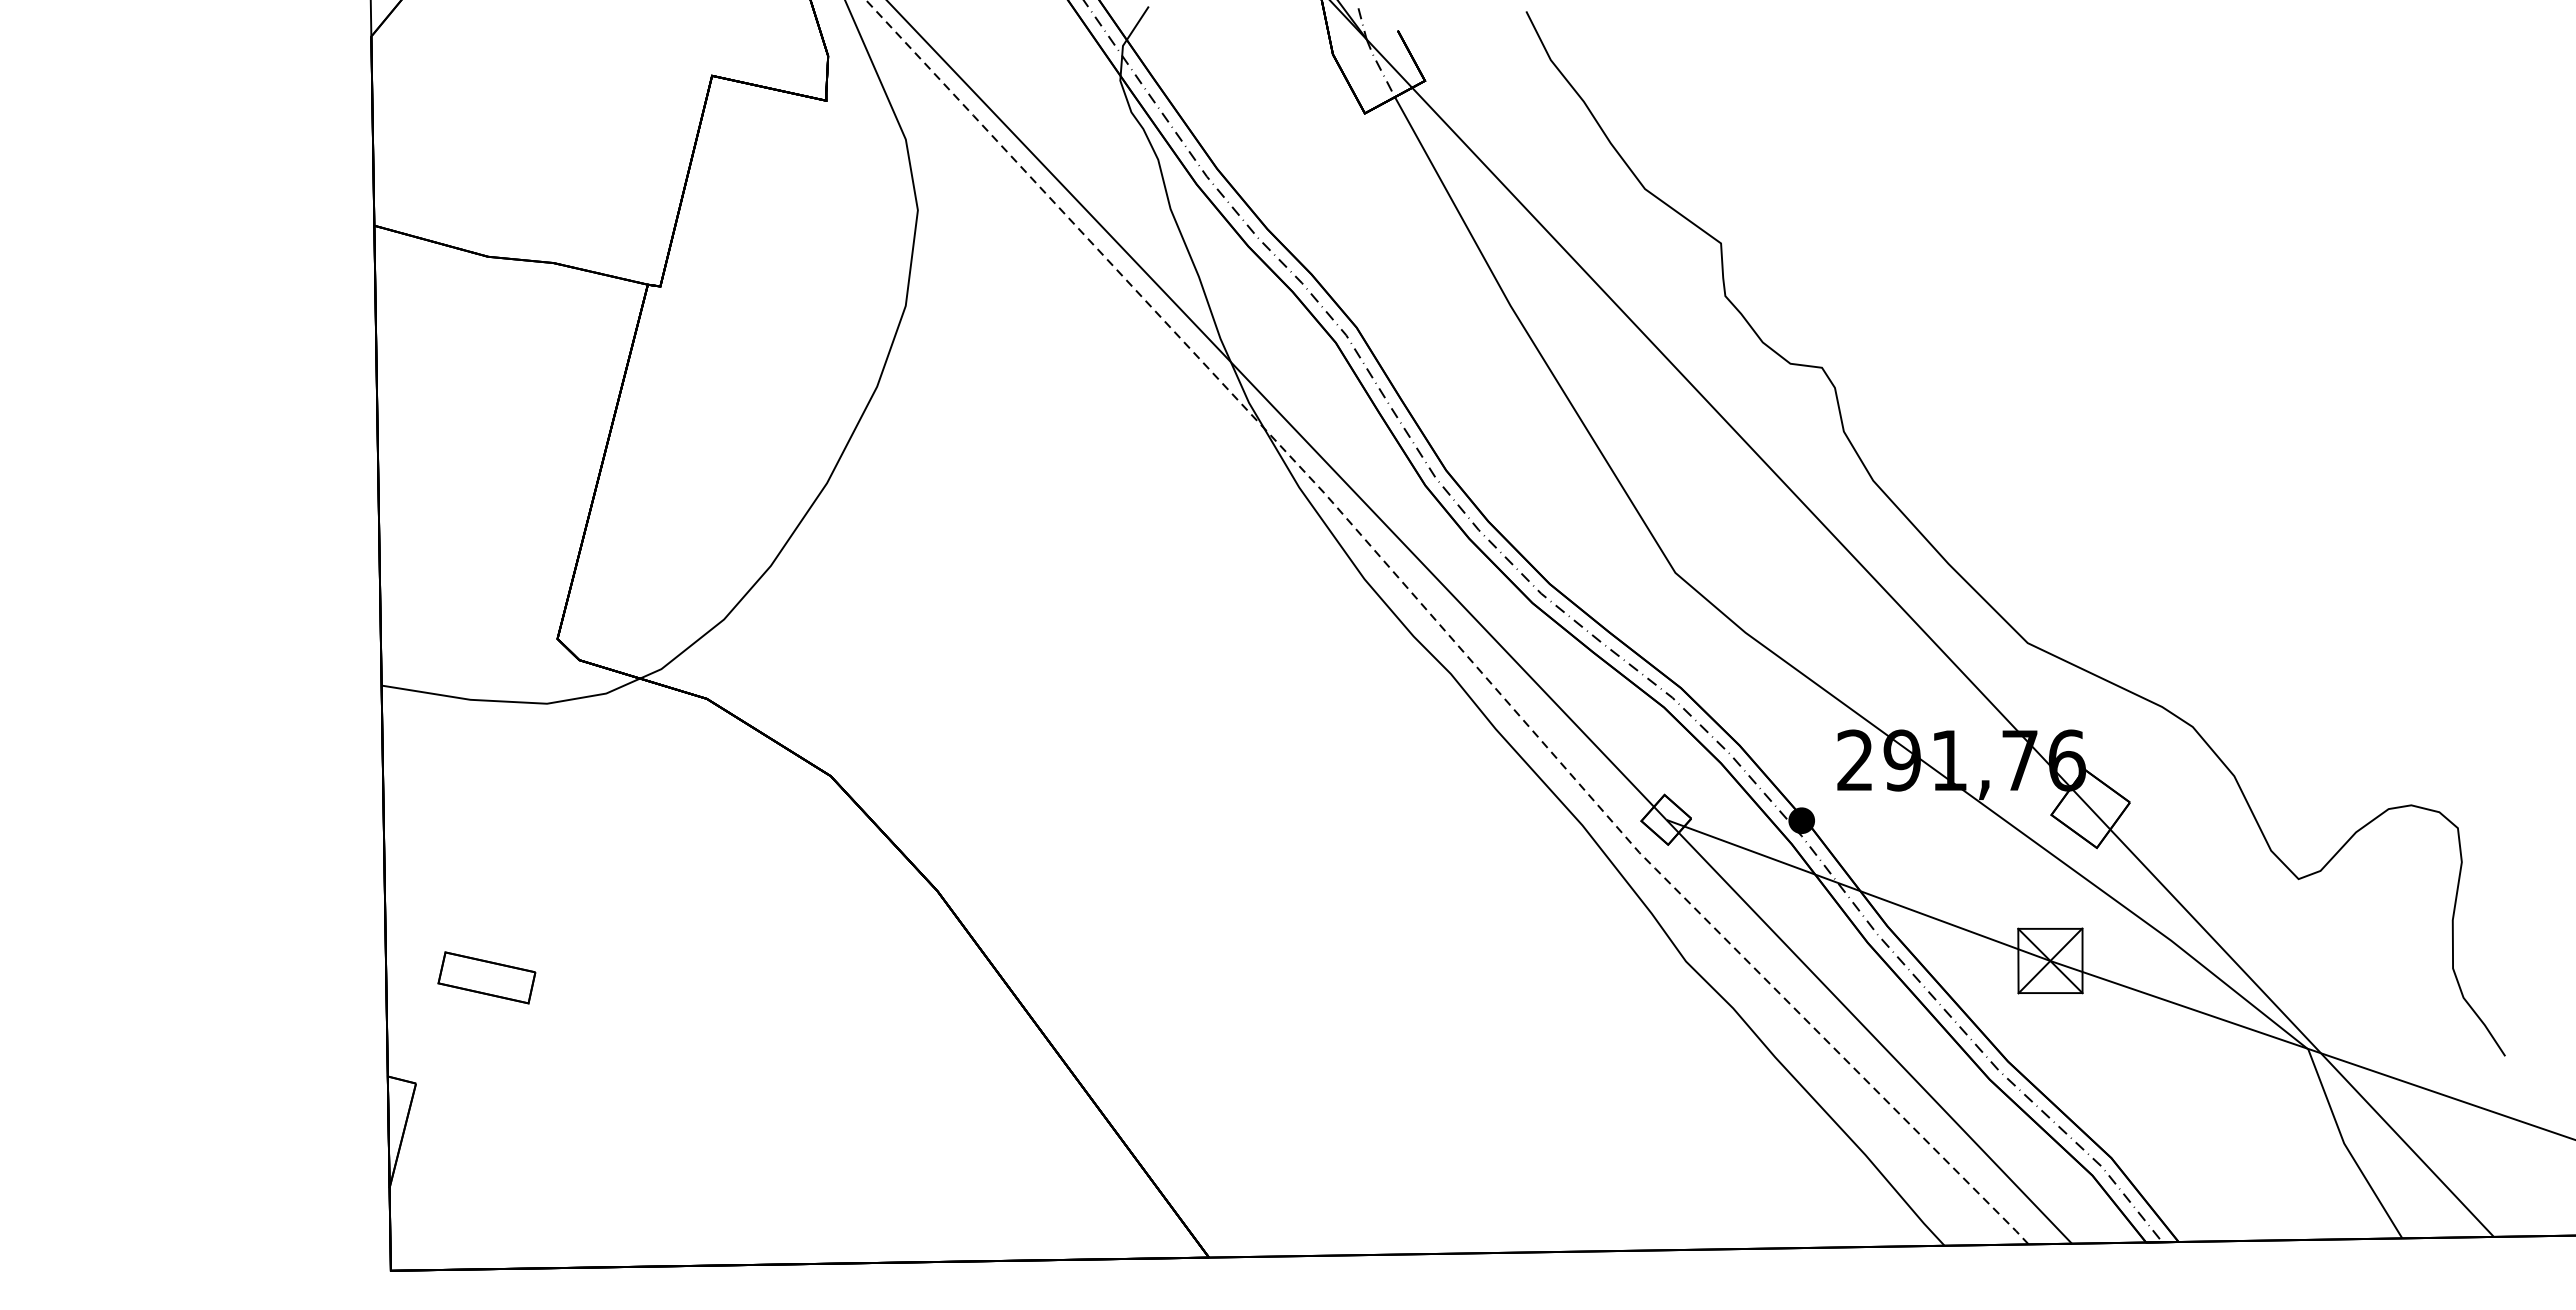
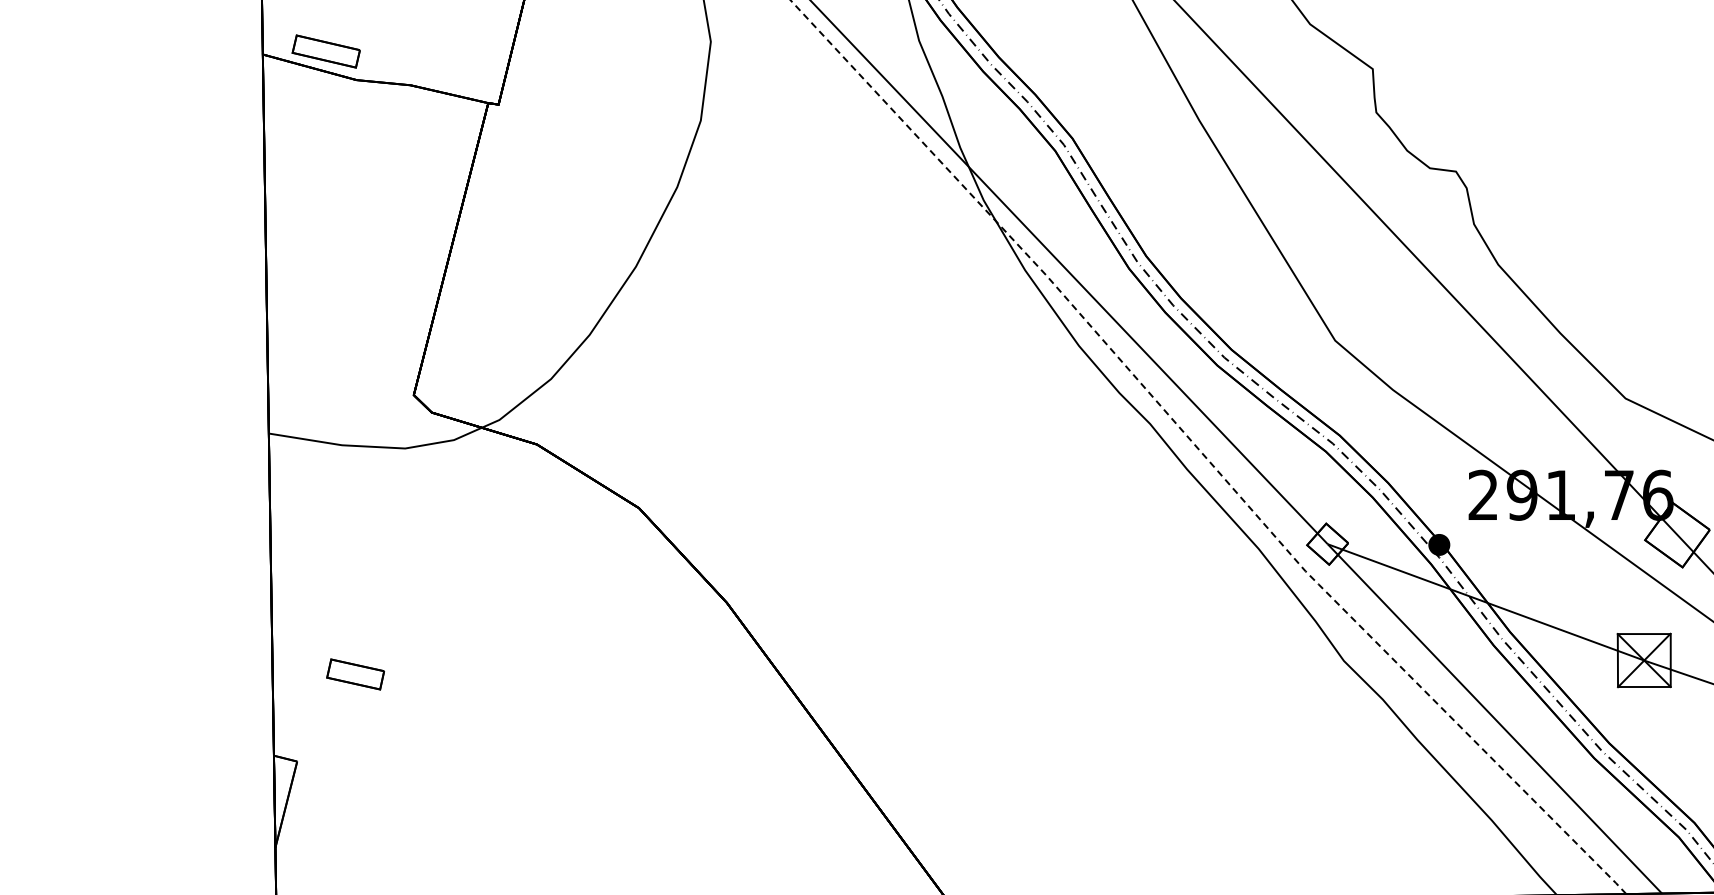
part: (450, 221) -> (325, 51), added
part: (486, 977) -> (355, 674), size x0.71

